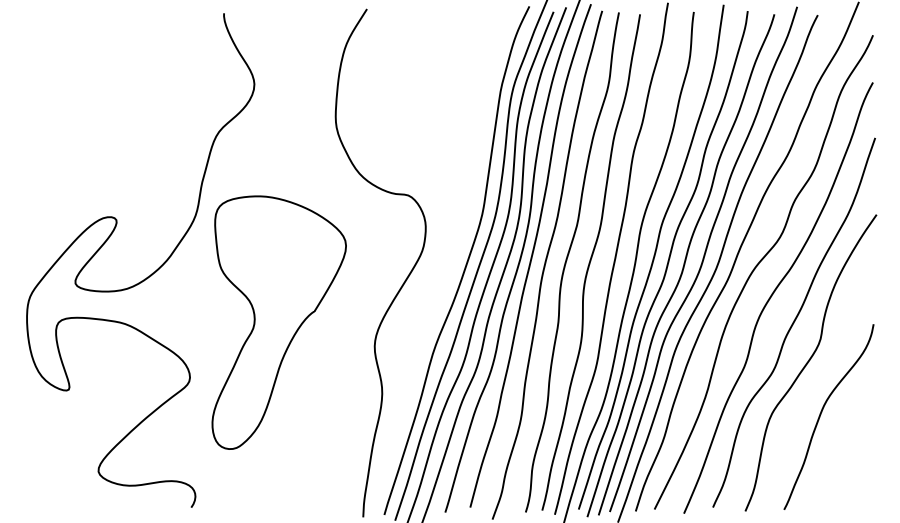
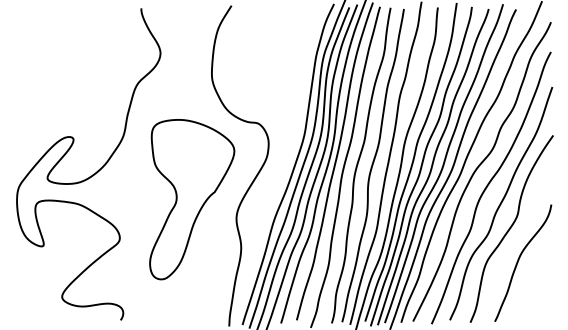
part: (279, 322) -> (192, 199), moved

